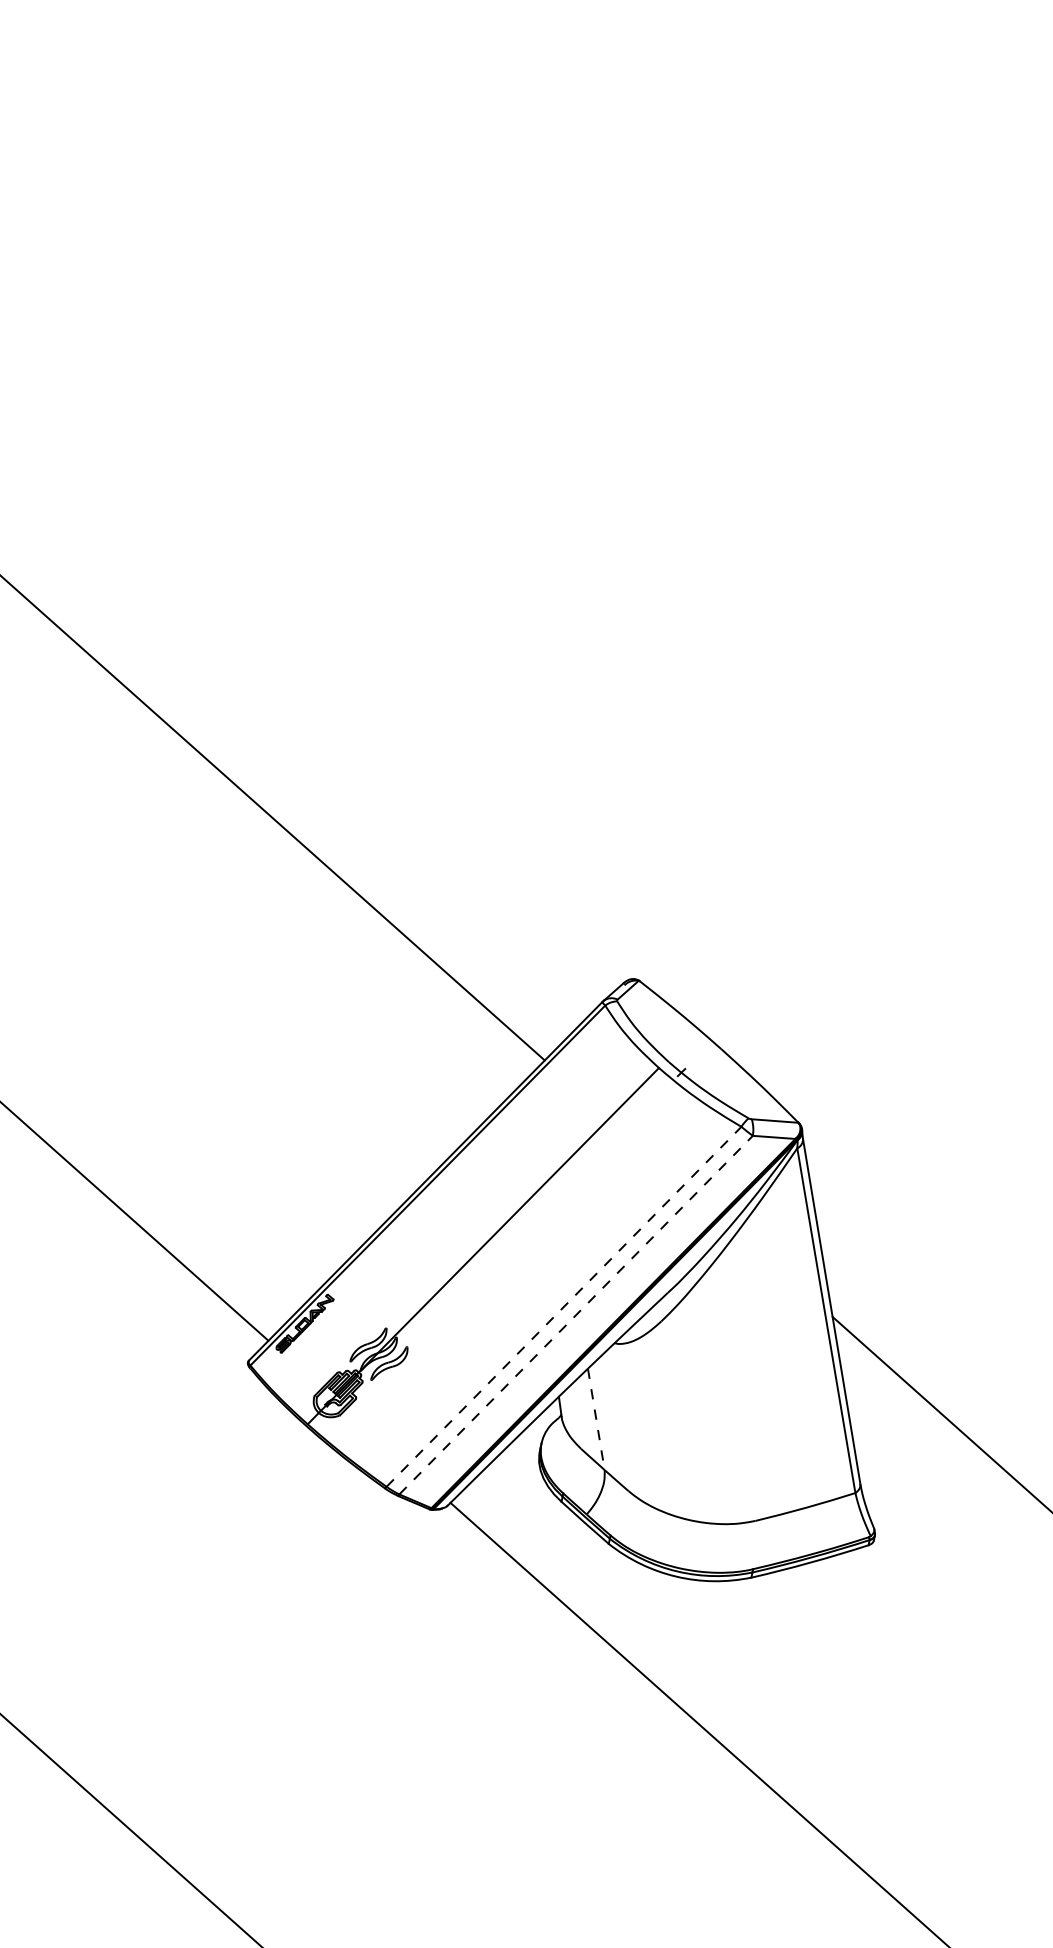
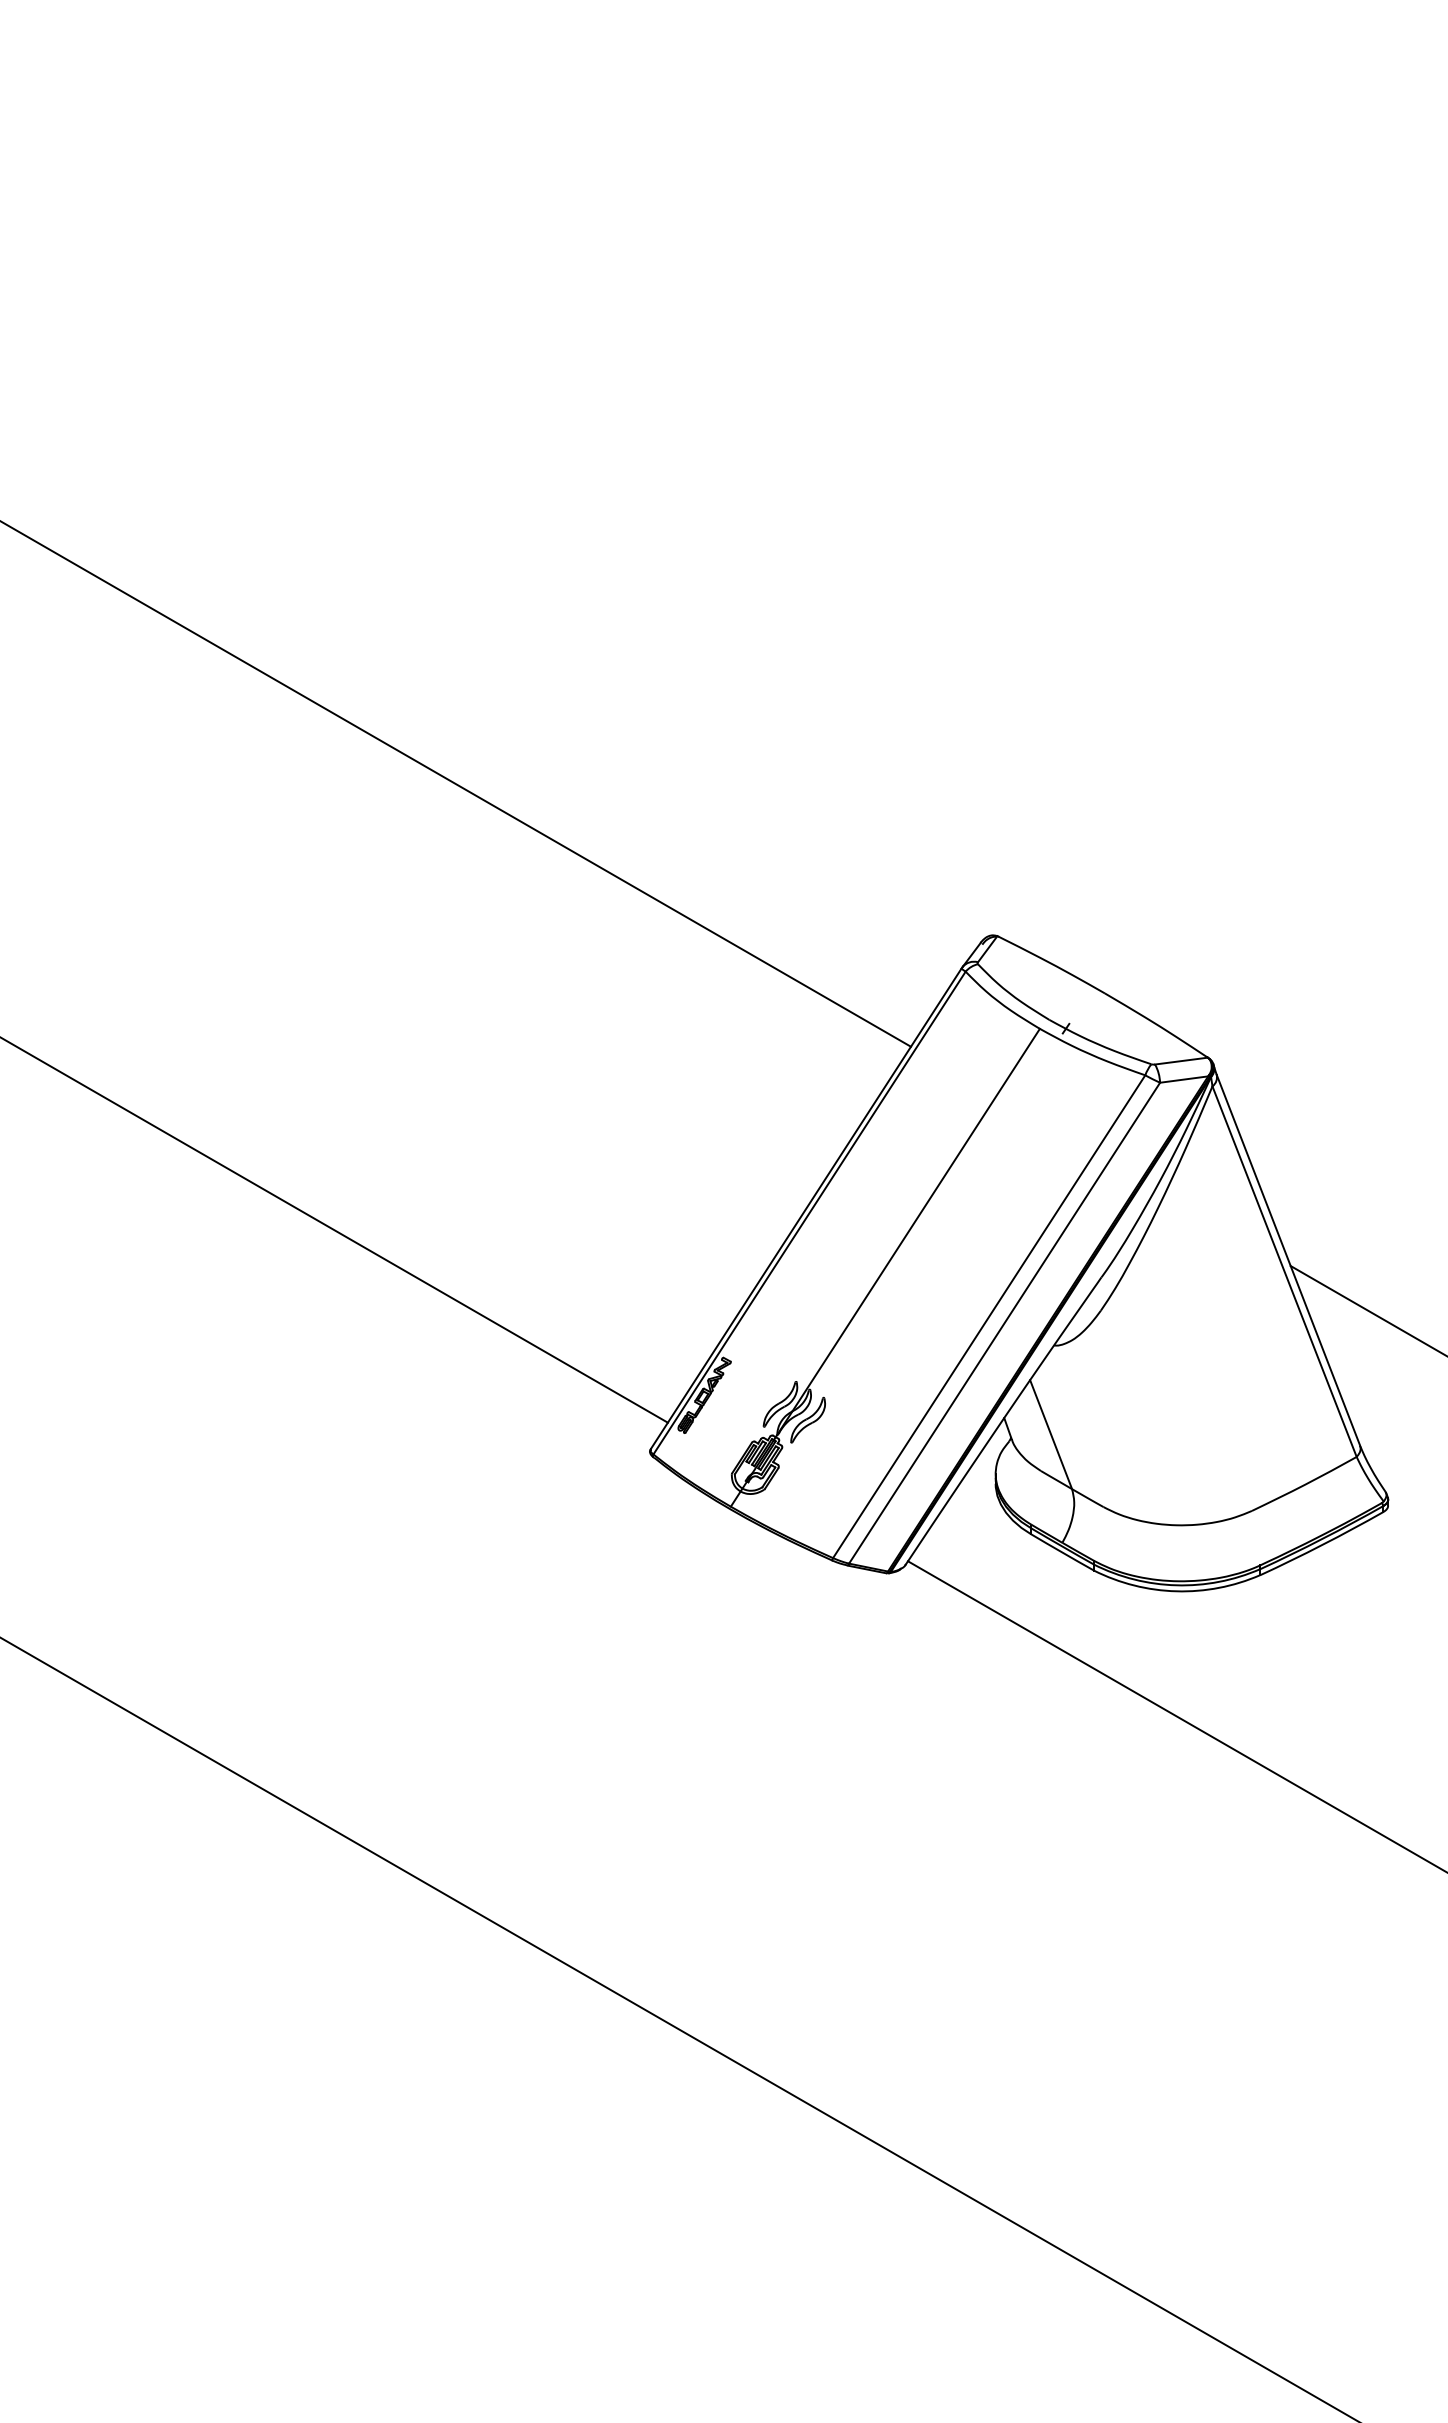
line: (564, 1306) -> (989, 1316), dashed -> solid
line: (576, 1314) -> (1004, 1322), dashed -> solid
line: (596, 1420) -> (1051, 1435), dashed -> solid

